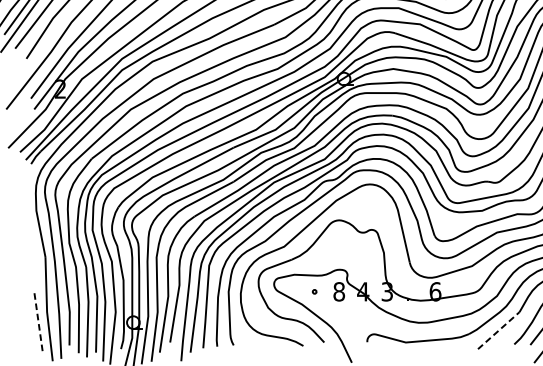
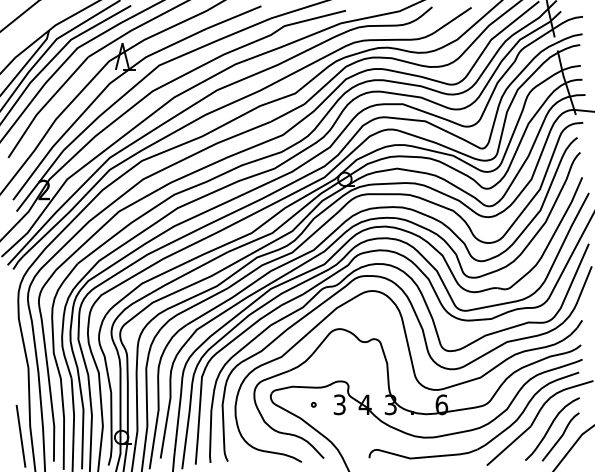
text: (338, 291) -> (339, 404), 8 -> 3
line: (38, 321) -> (21, 436), dashed -> solid
line: (499, 330) -> (509, 445), dashed -> solid

